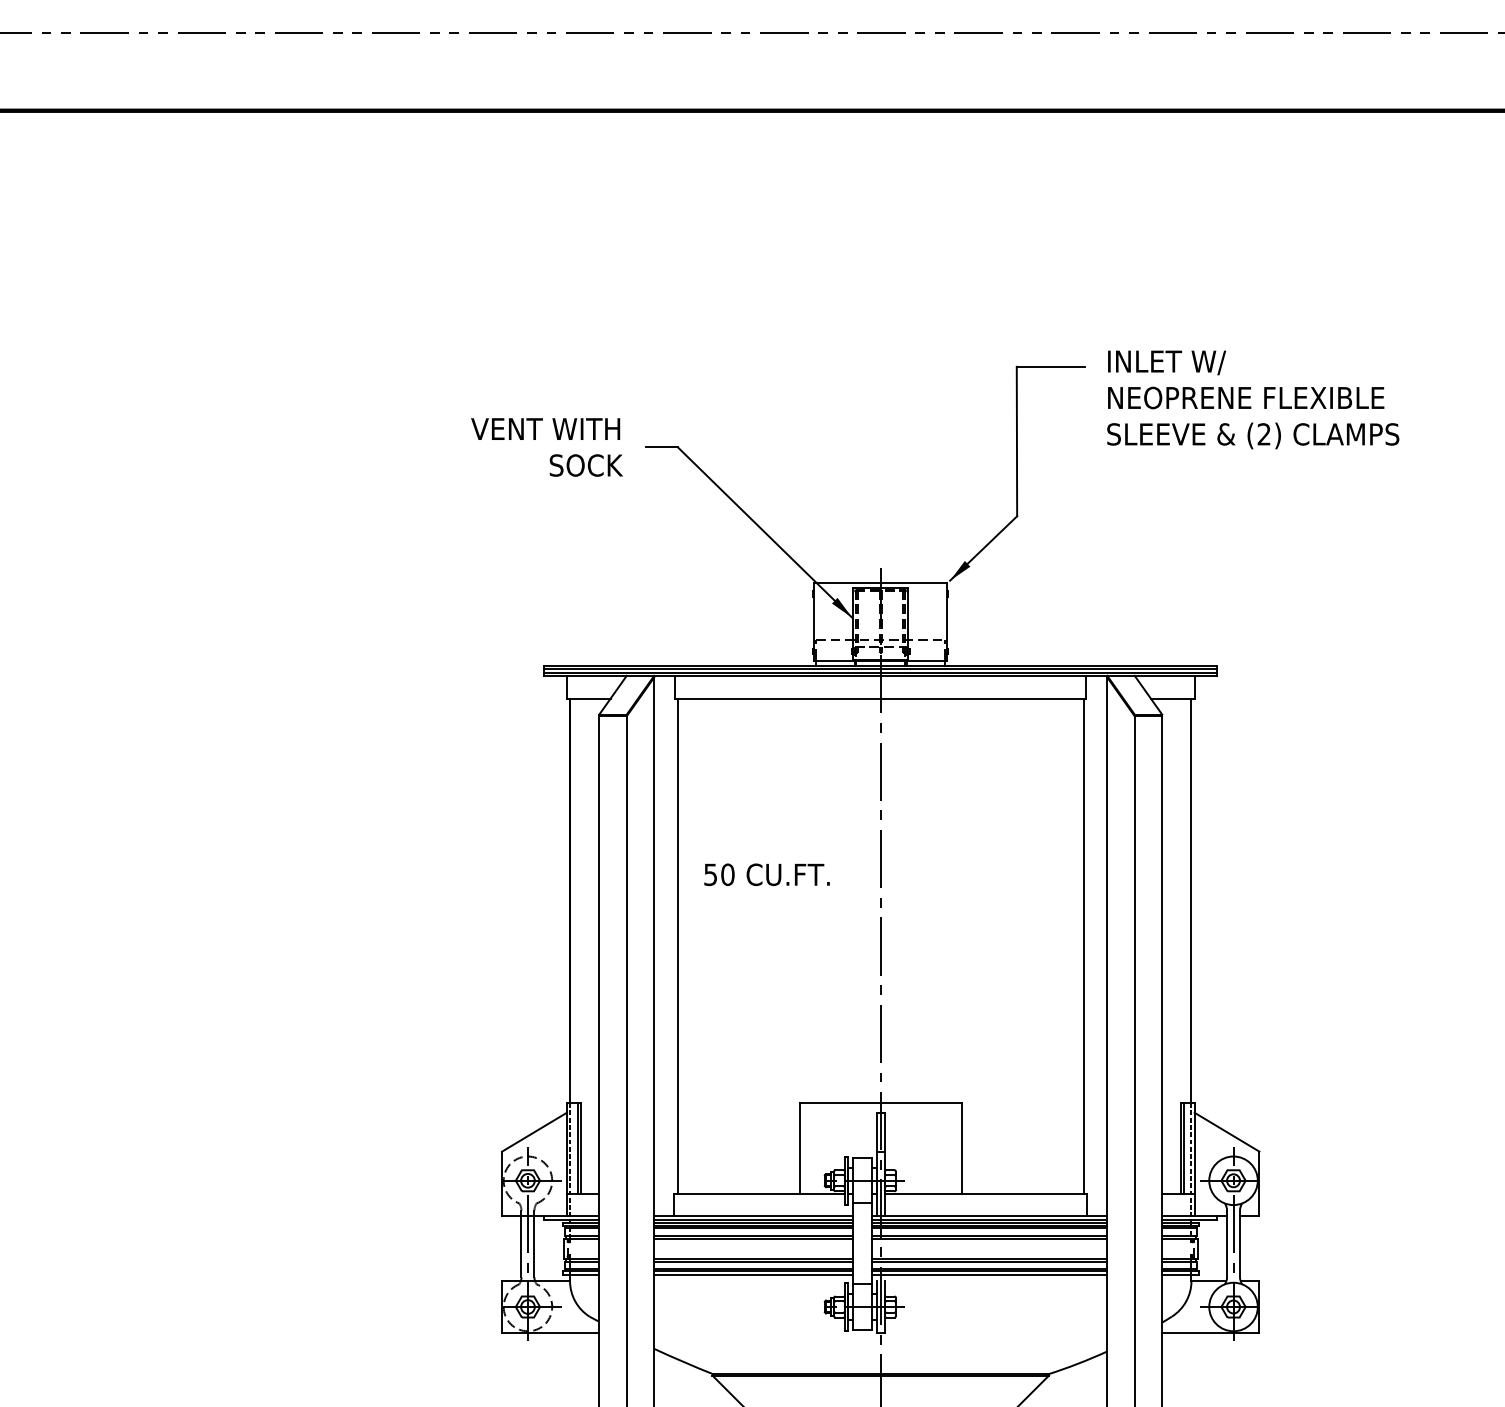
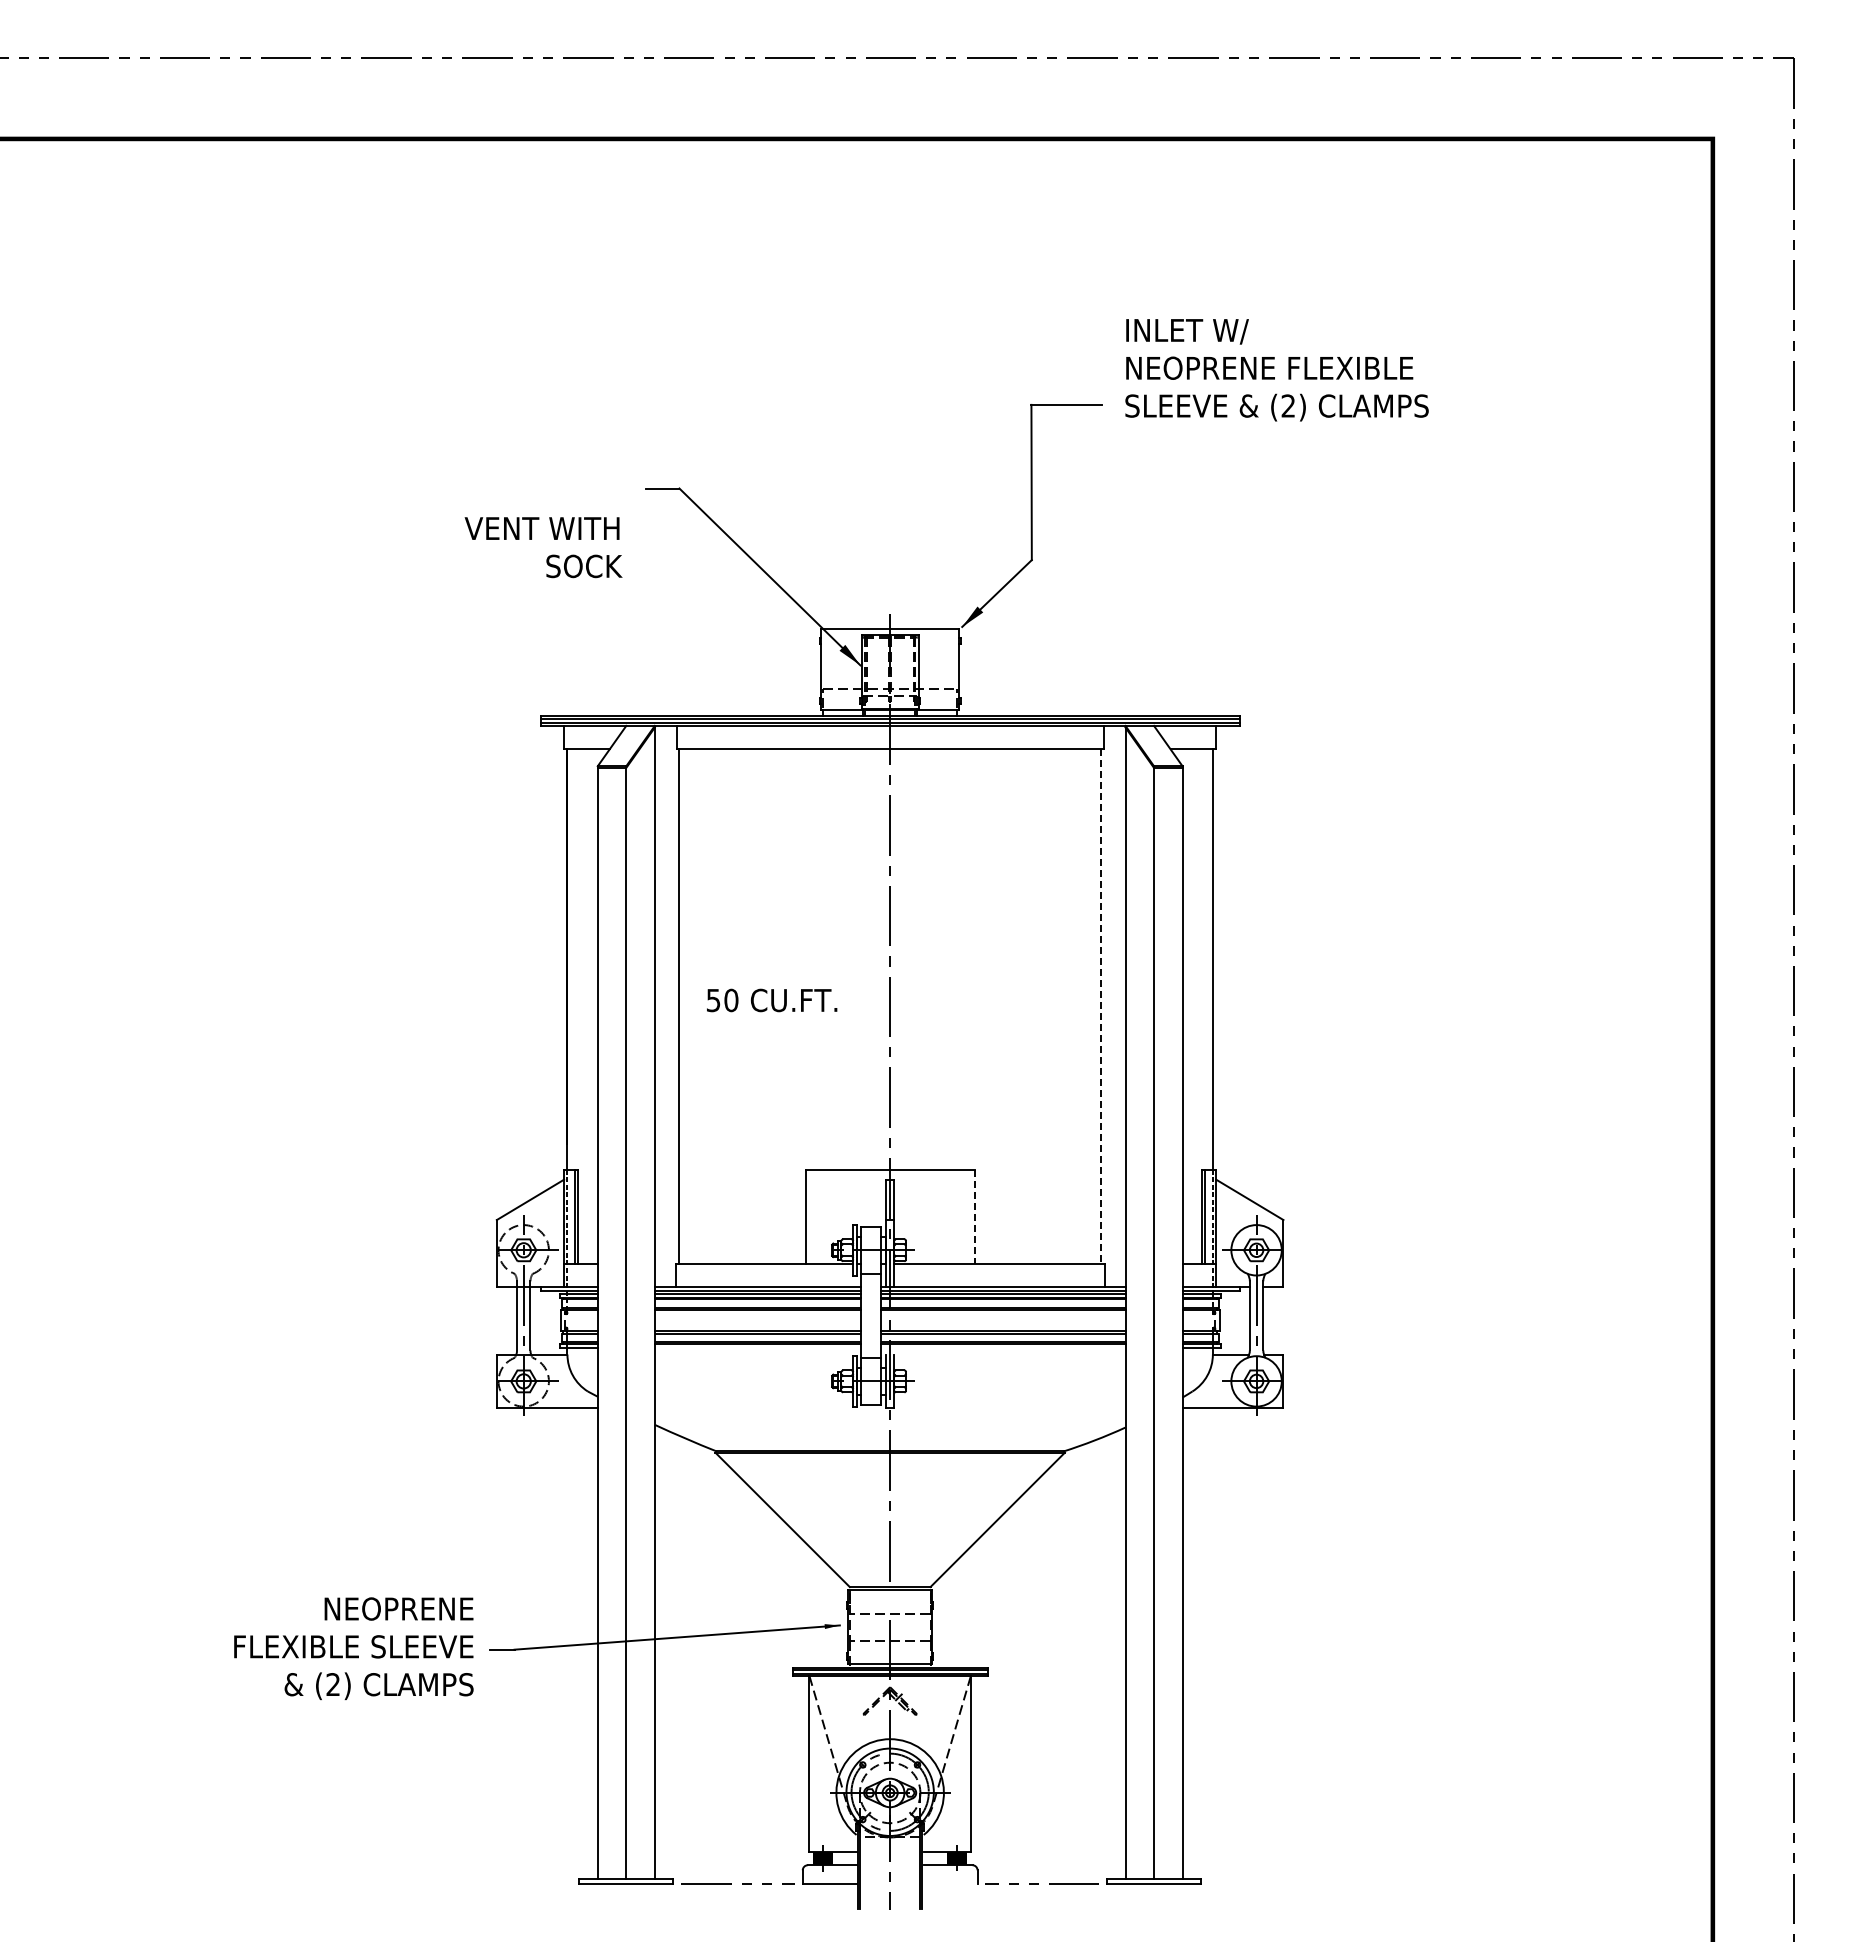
text: (1252, 400) -> (1276, 370), moved
text: (546, 447) -> (543, 547), moved
text: (767, 874) -> (772, 1000), moved
line: (1084, 947) -> (1101, 1007), solid -> dashed
line: (961, 1149) -> (974, 1217), solid -> dashed
line: (753, 1274) -> (757, 1347), removed
line: (989, 1274) -> (1003, 1347), removed

